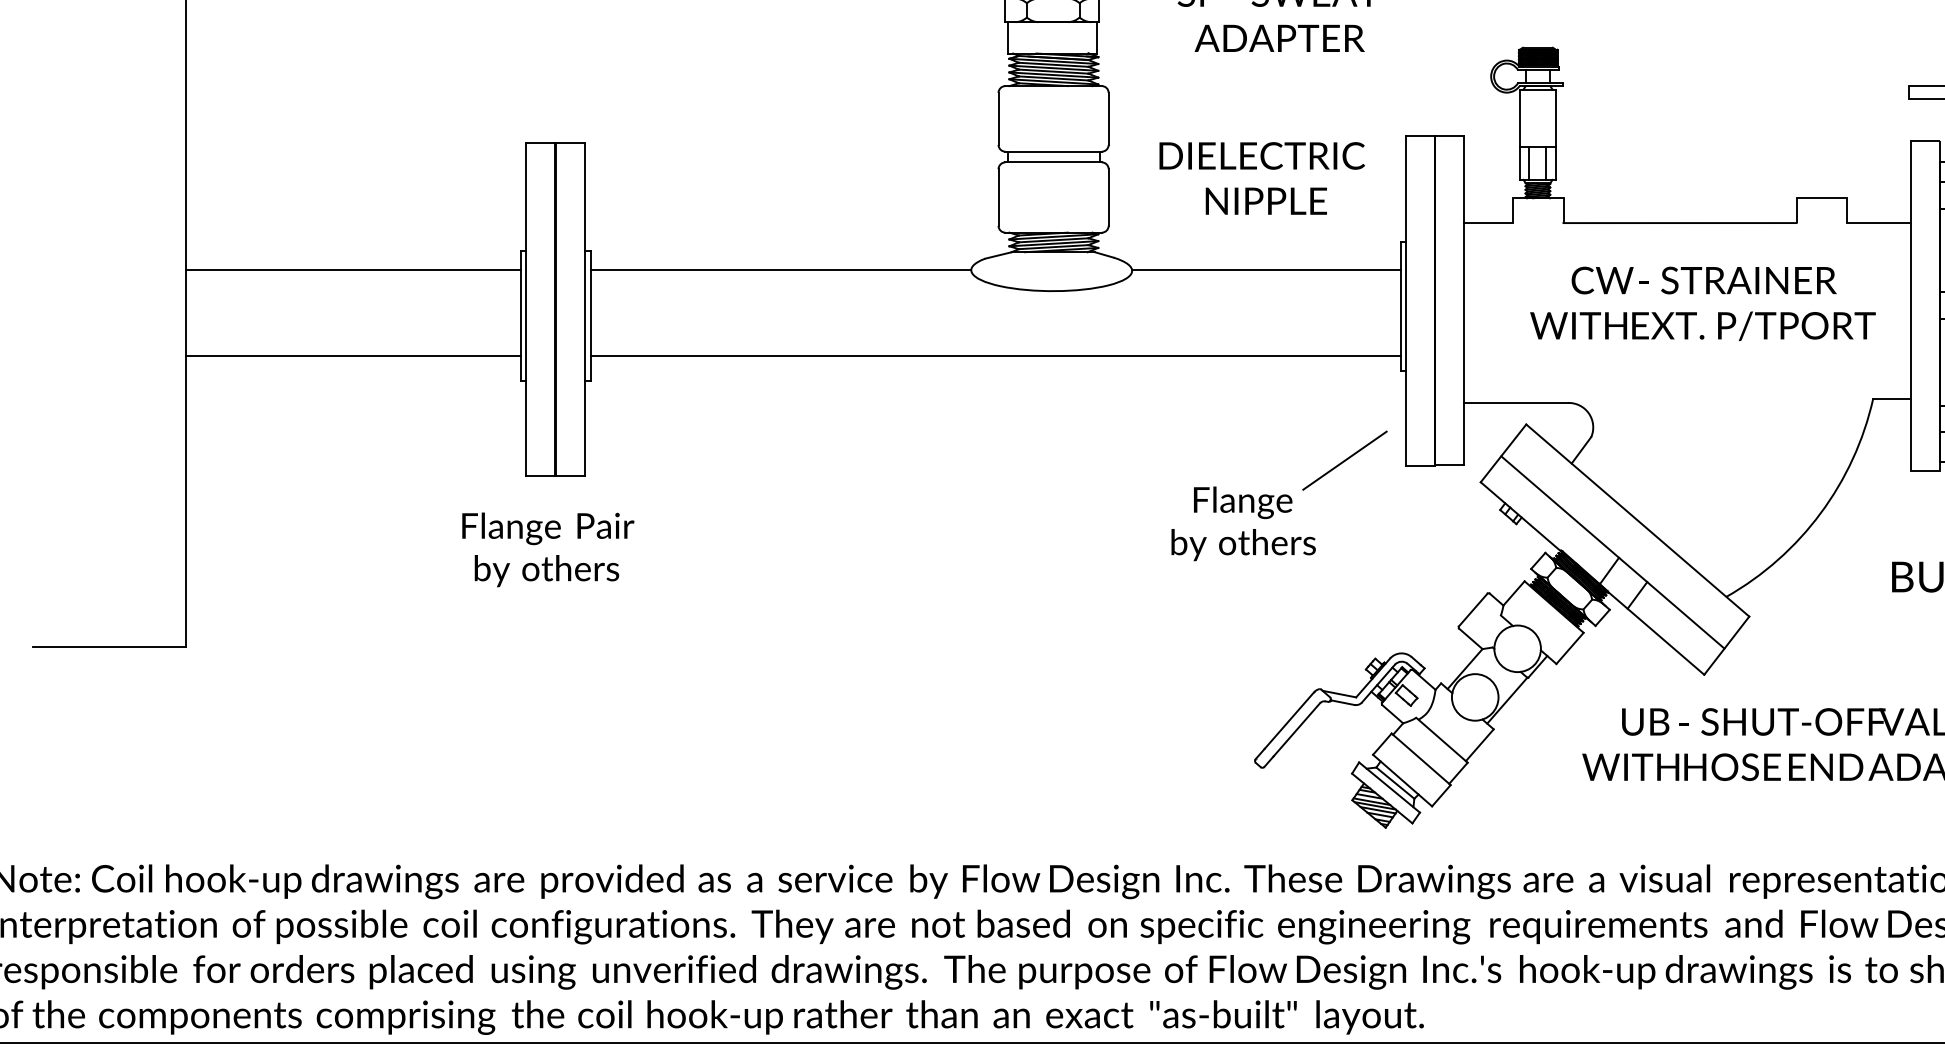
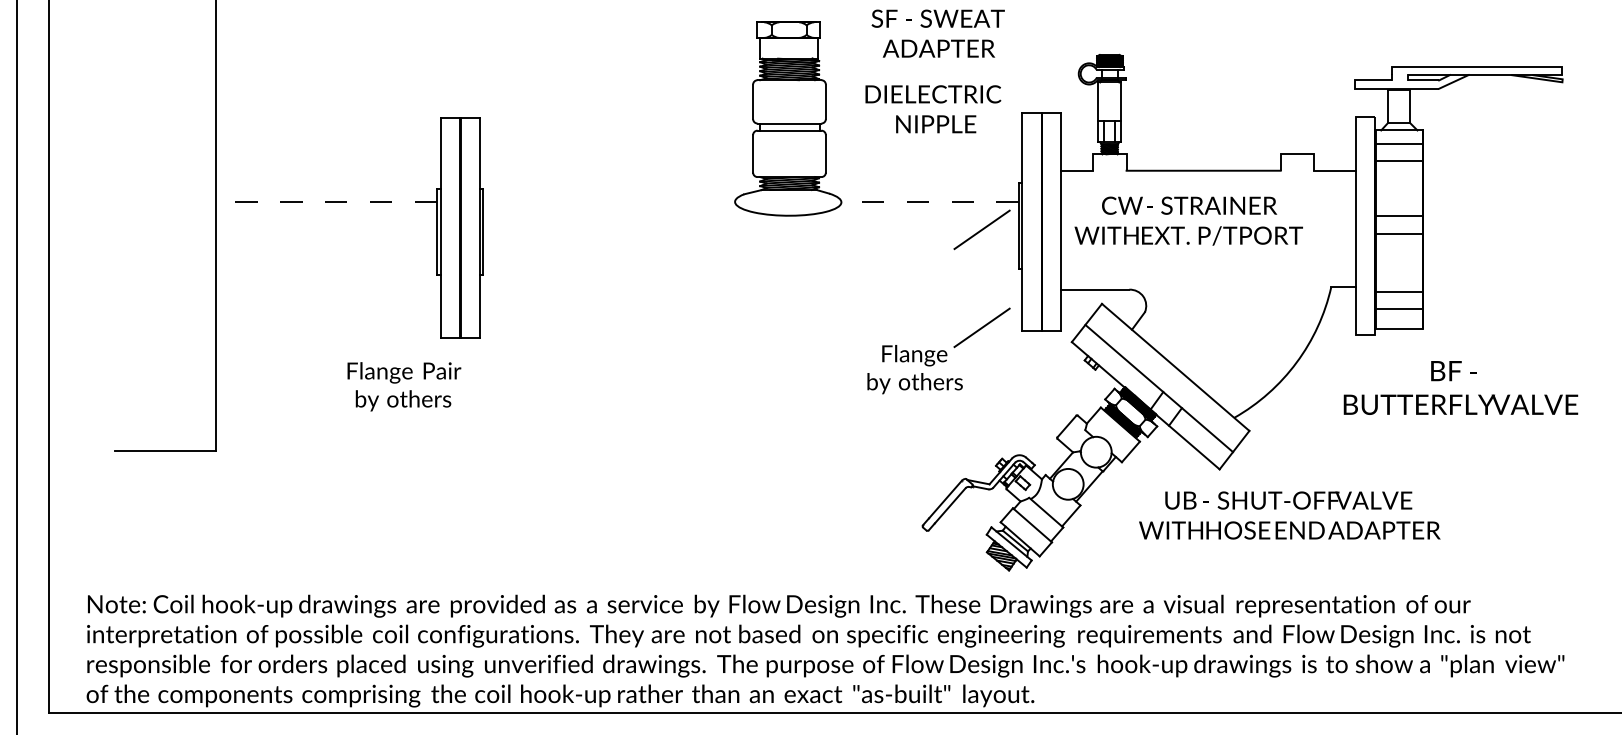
text: (1262, 178) -> (933, 109), moved
line: (353, 269) -> (326, 201), solid -> dashed
line: (781, 269) -> (609, 201), removed
line: (1266, 269) -> (930, 201), solid -> dashed
text: (1702, 302) -> (1188, 220), moved
line: (1344, 311) -> (981, 229), added
line: (353, 355) -> (326, 258), removed
line: (994, 355) -> (750, 258), removed
text: (548, 549) -> (404, 386), moved

